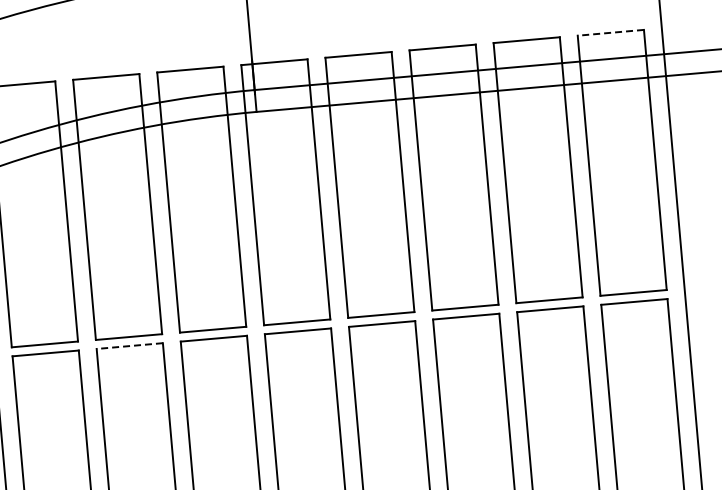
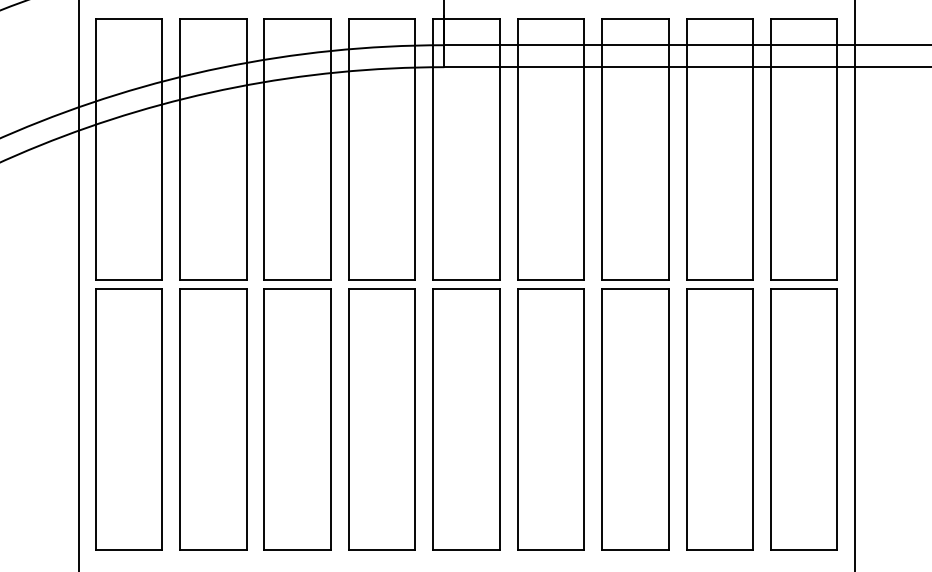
line: (610, 33) -> (803, 19), dashed -> solid
line: (129, 346) -> (297, 289), dashed -> solid

